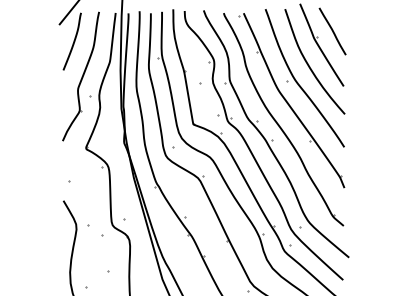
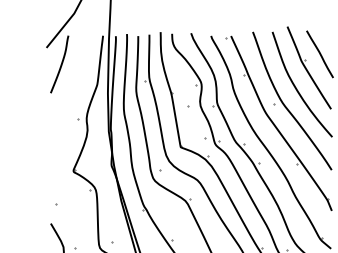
part: (80, 76) -> (67, 99), removed

